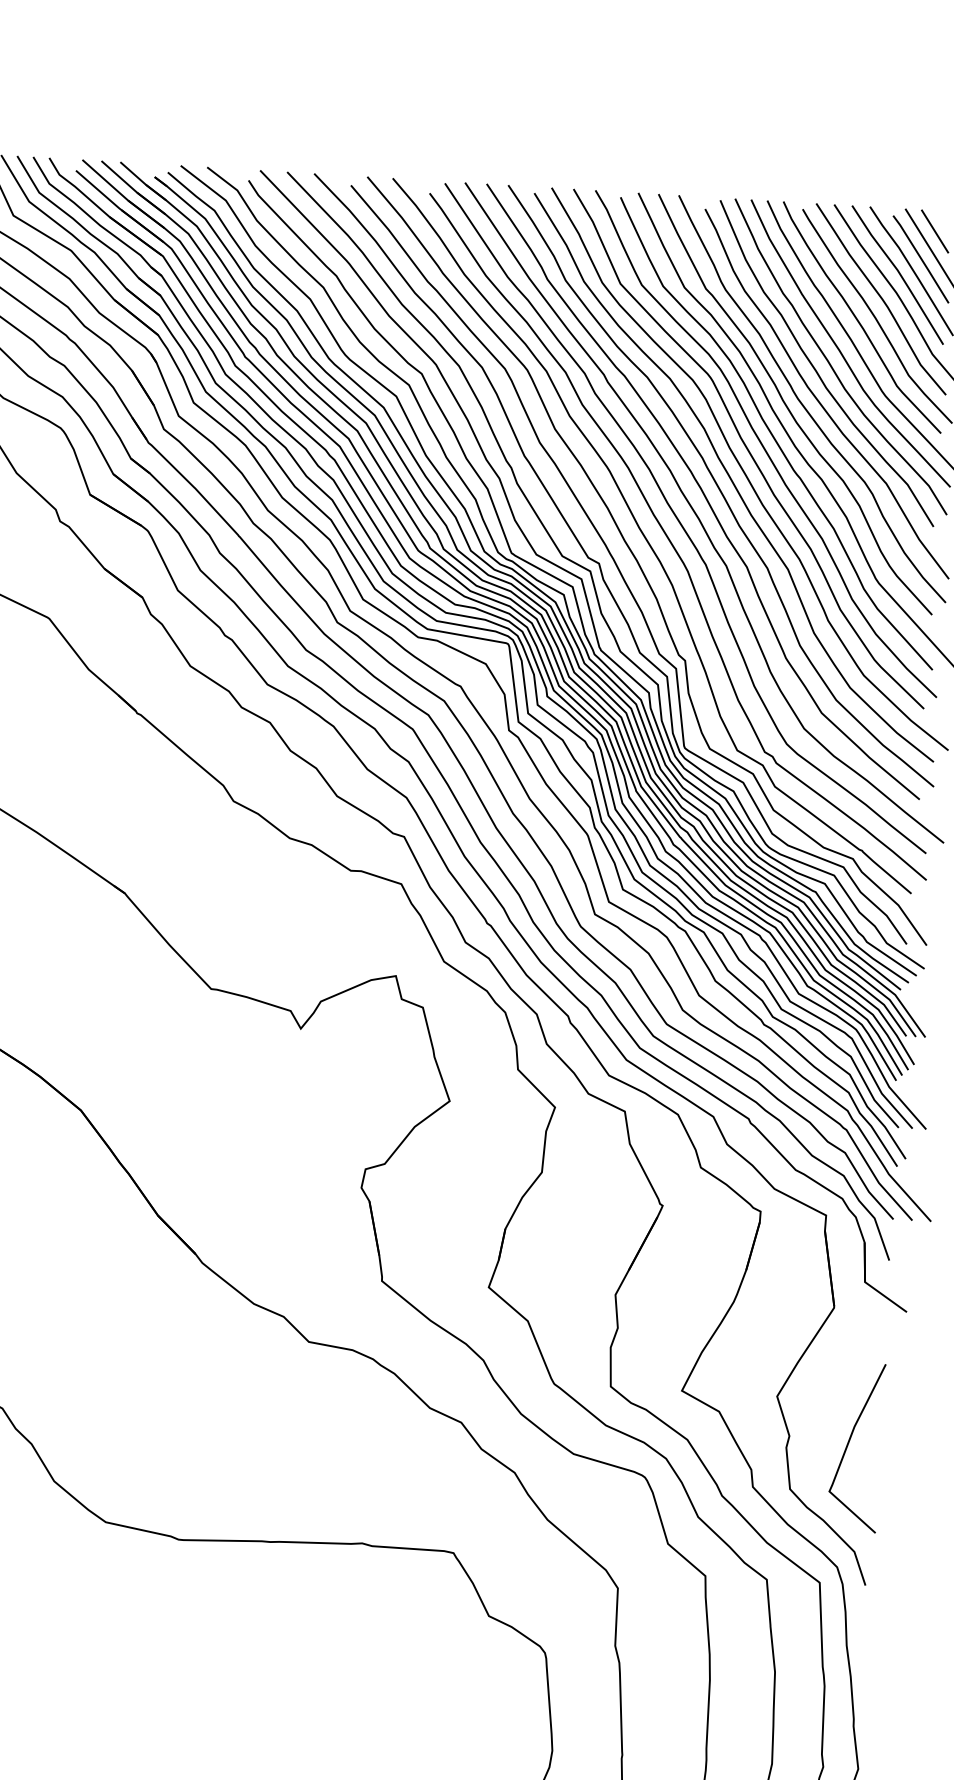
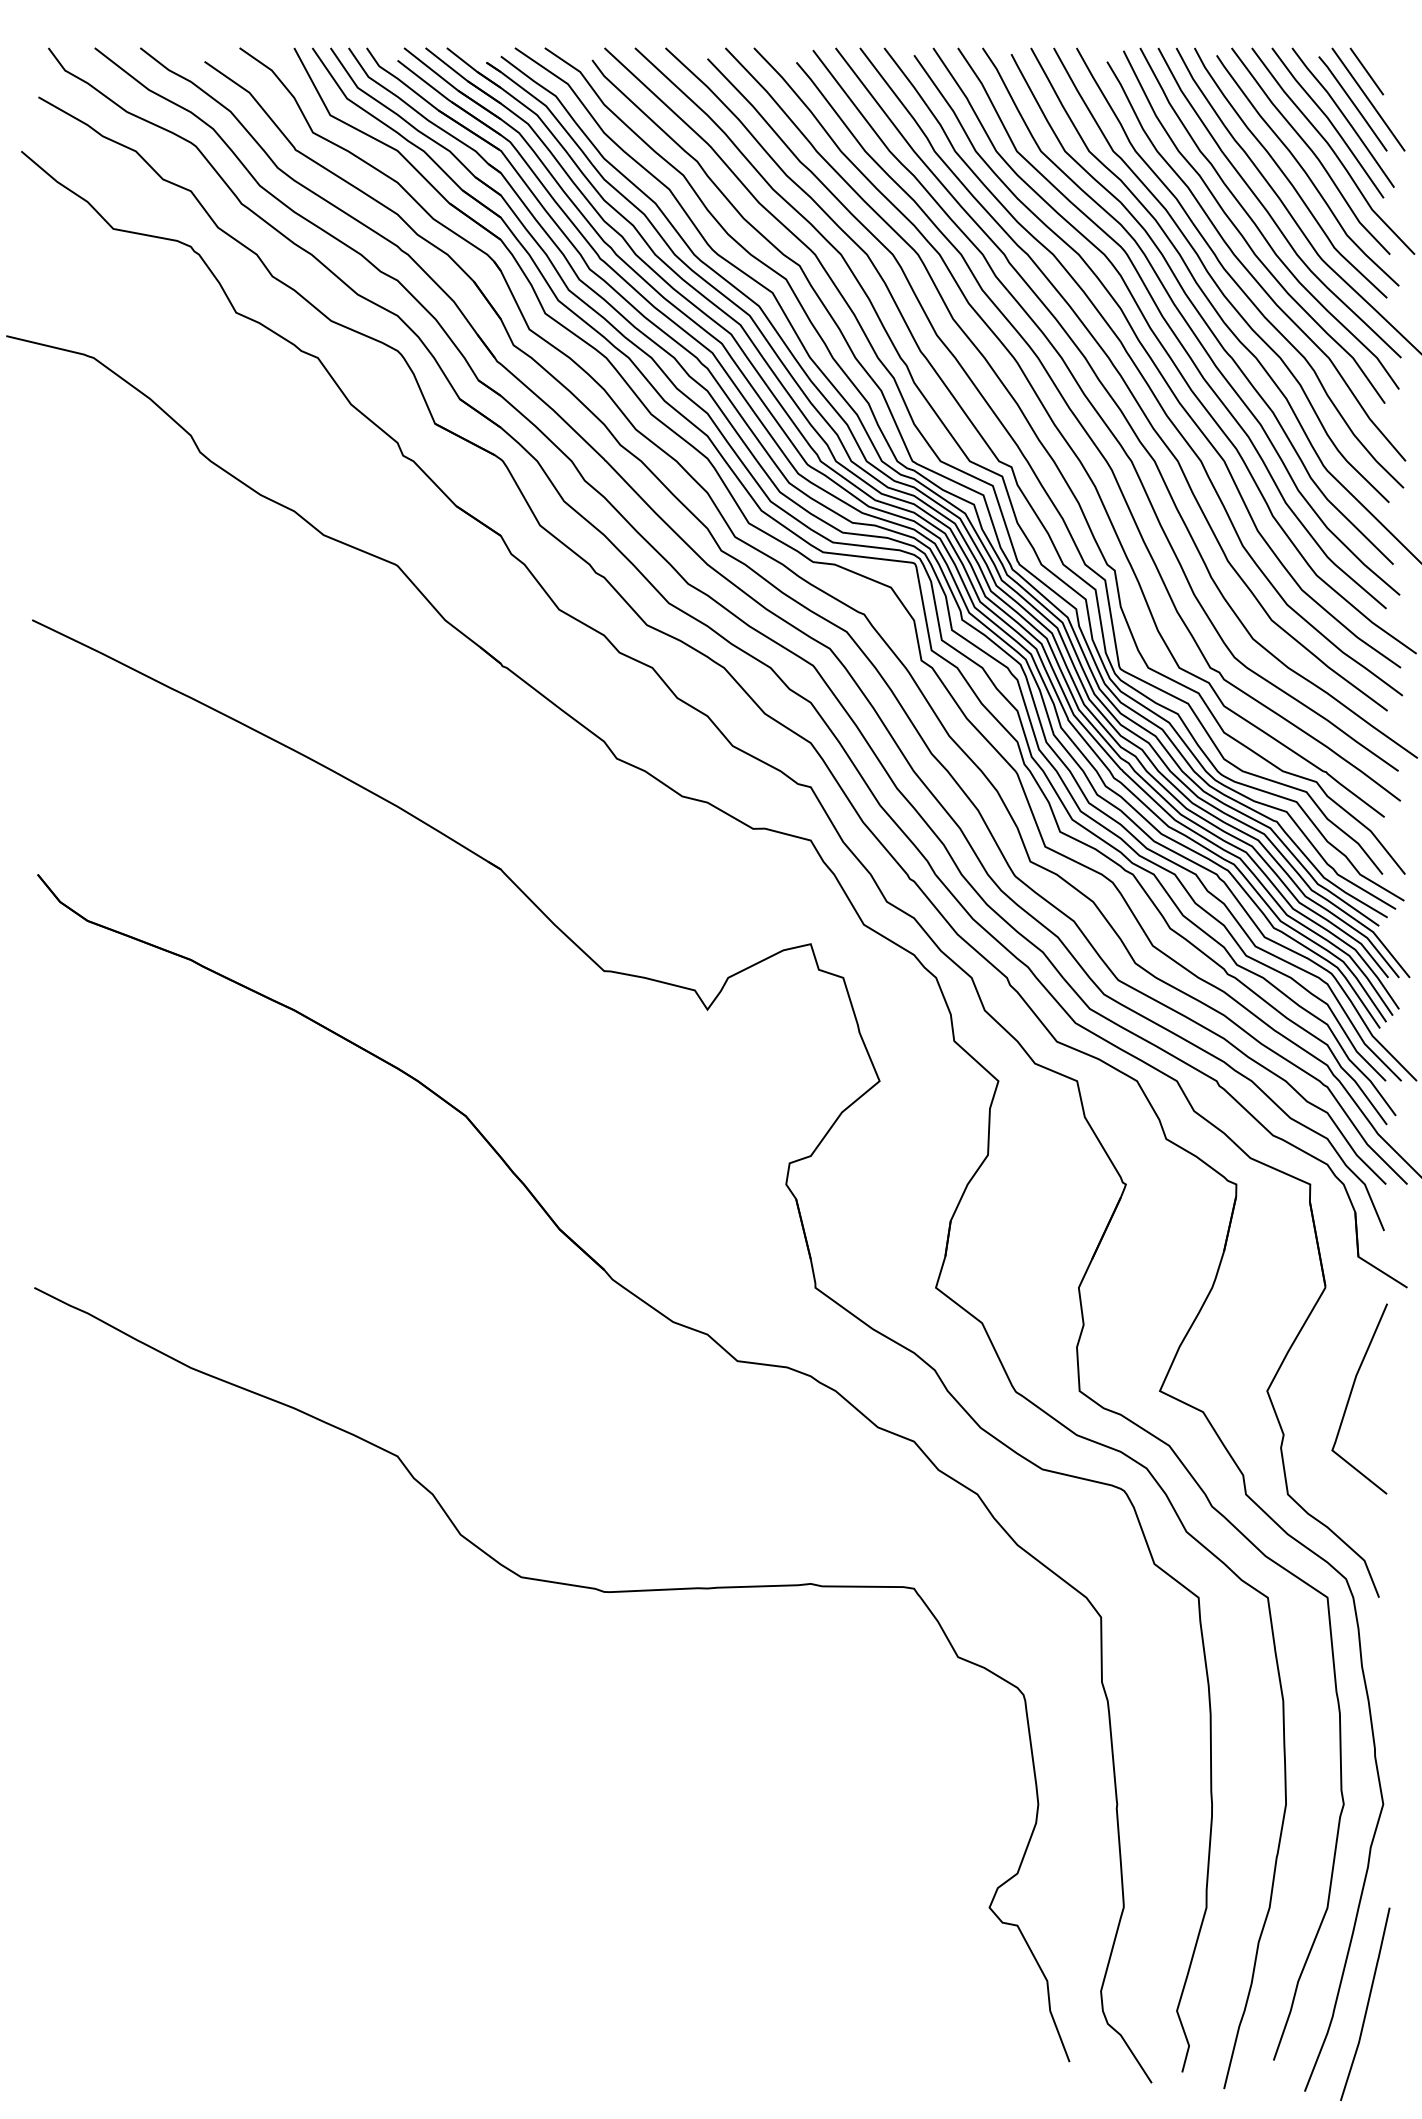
curve: (849, 1442) -> (1351, 1394), moved

